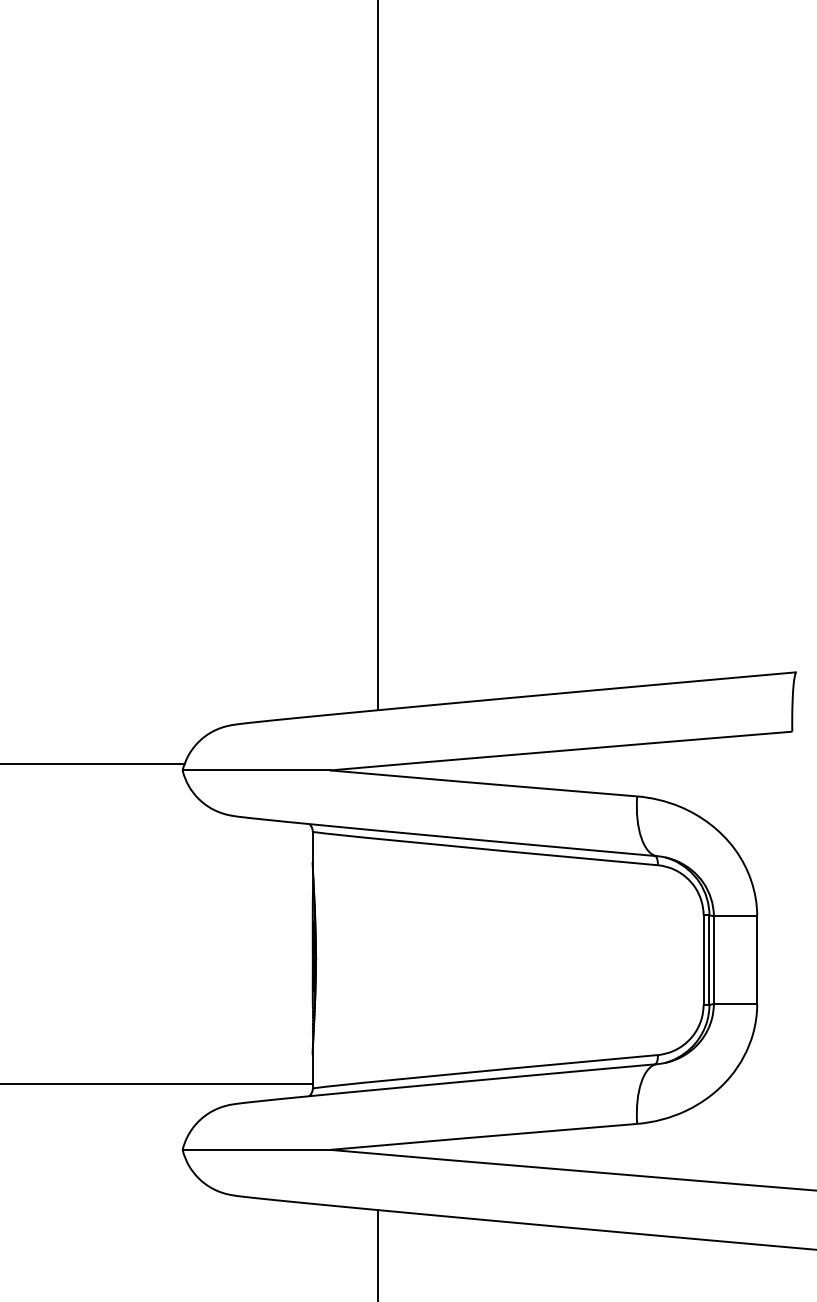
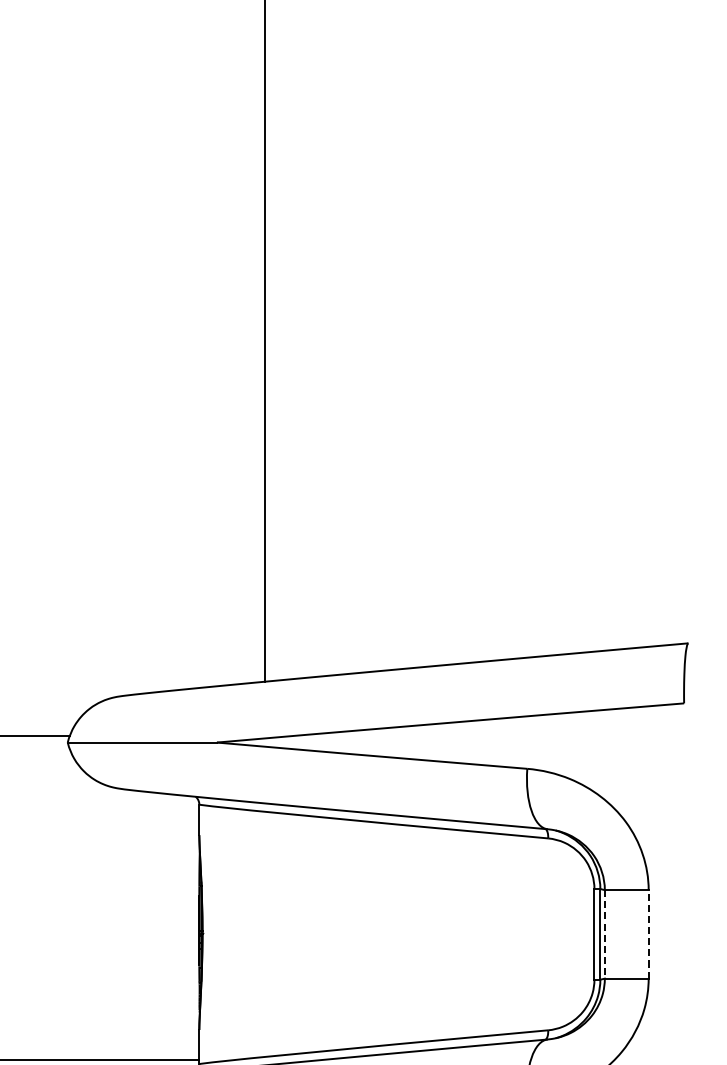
line: (713, 960) -> (604, 934), solid -> dashed
line: (757, 960) -> (648, 934), solid -> dashed

